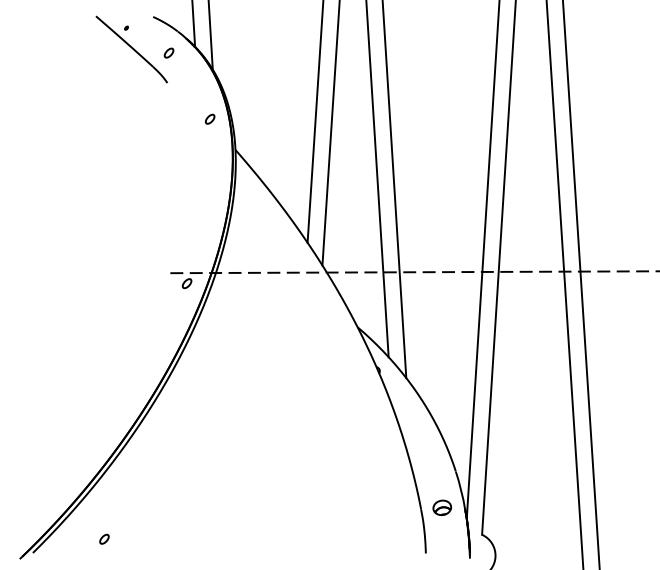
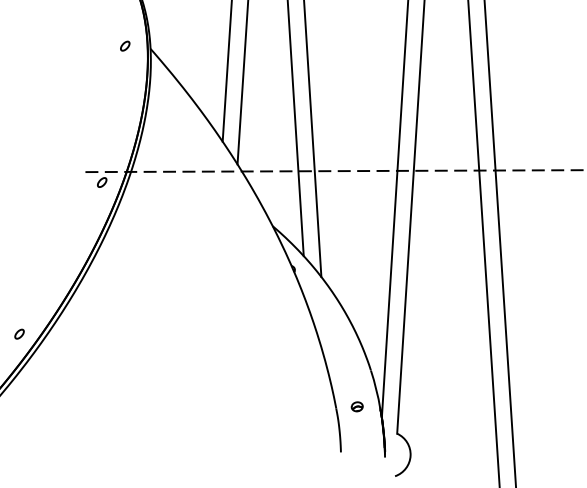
part: (210, 118) -> (125, 45), moved
part: (441, 507) -> (356, 406), size x0.62
part: (104, 538) -> (19, 333), moved

